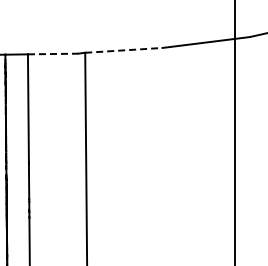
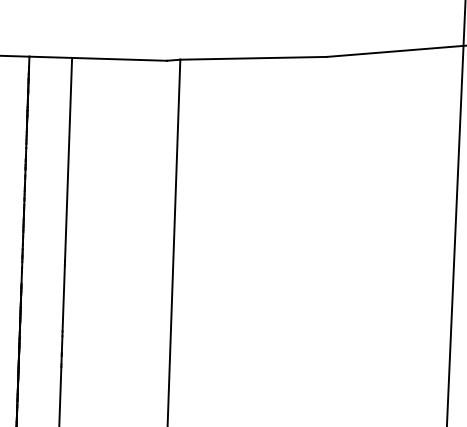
line: (123, 50) -> (252, 58), dashed -> solid
line: (53, 54) -> (120, 60), dashed -> solid

